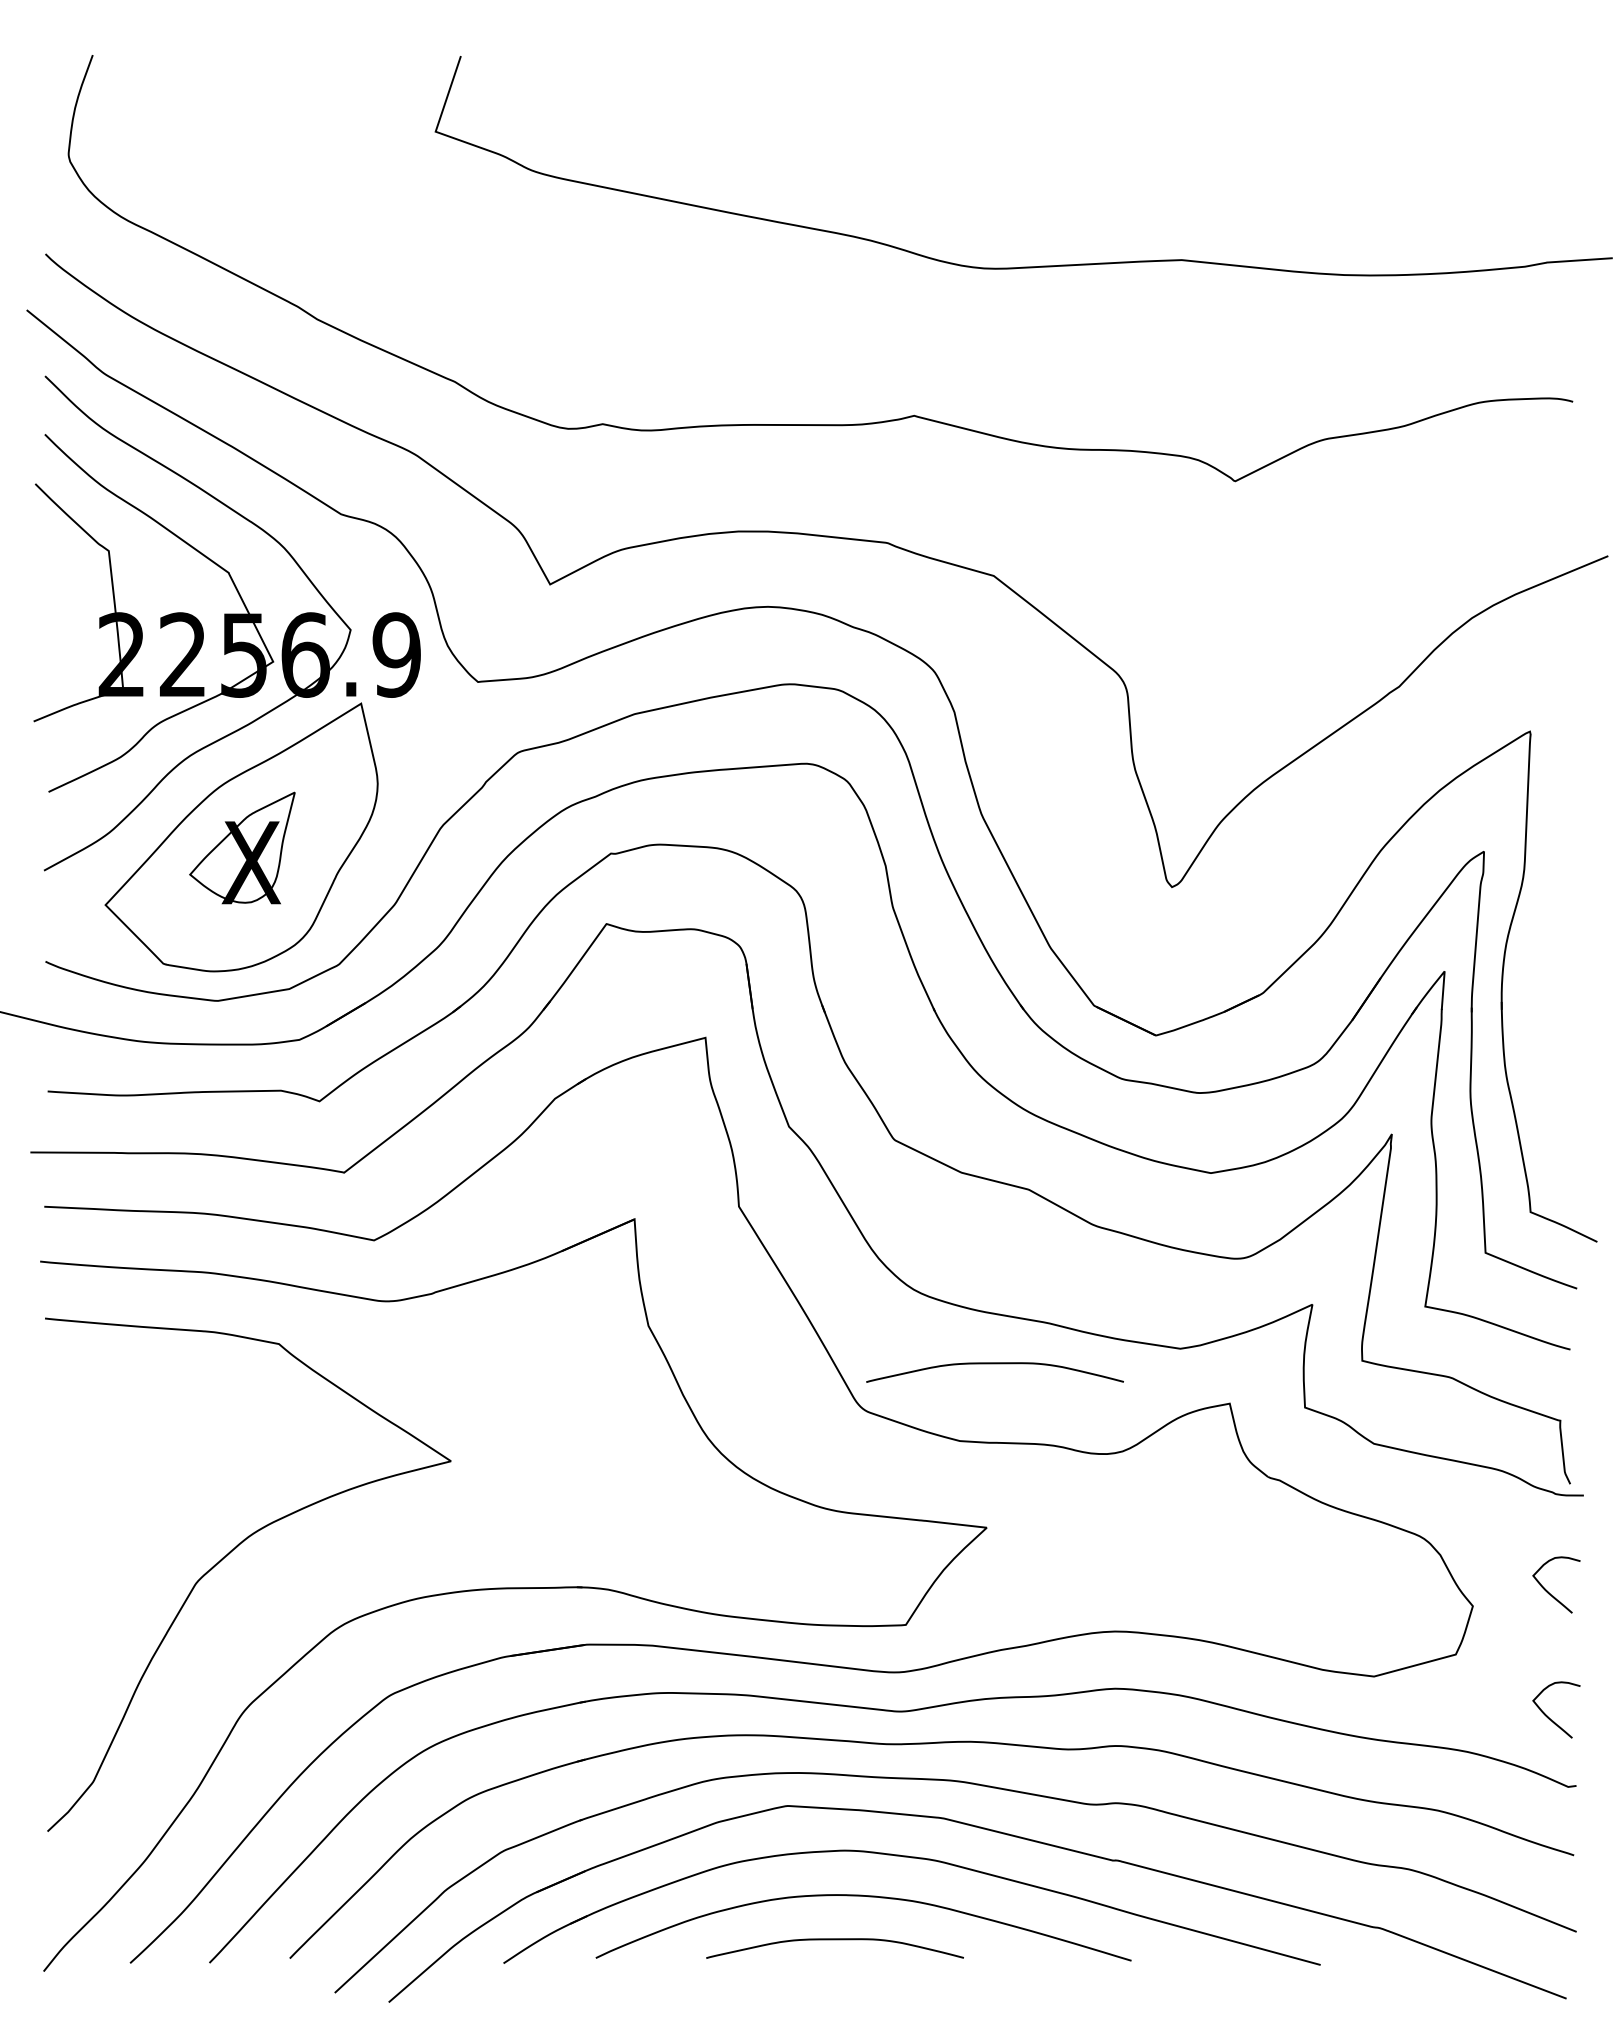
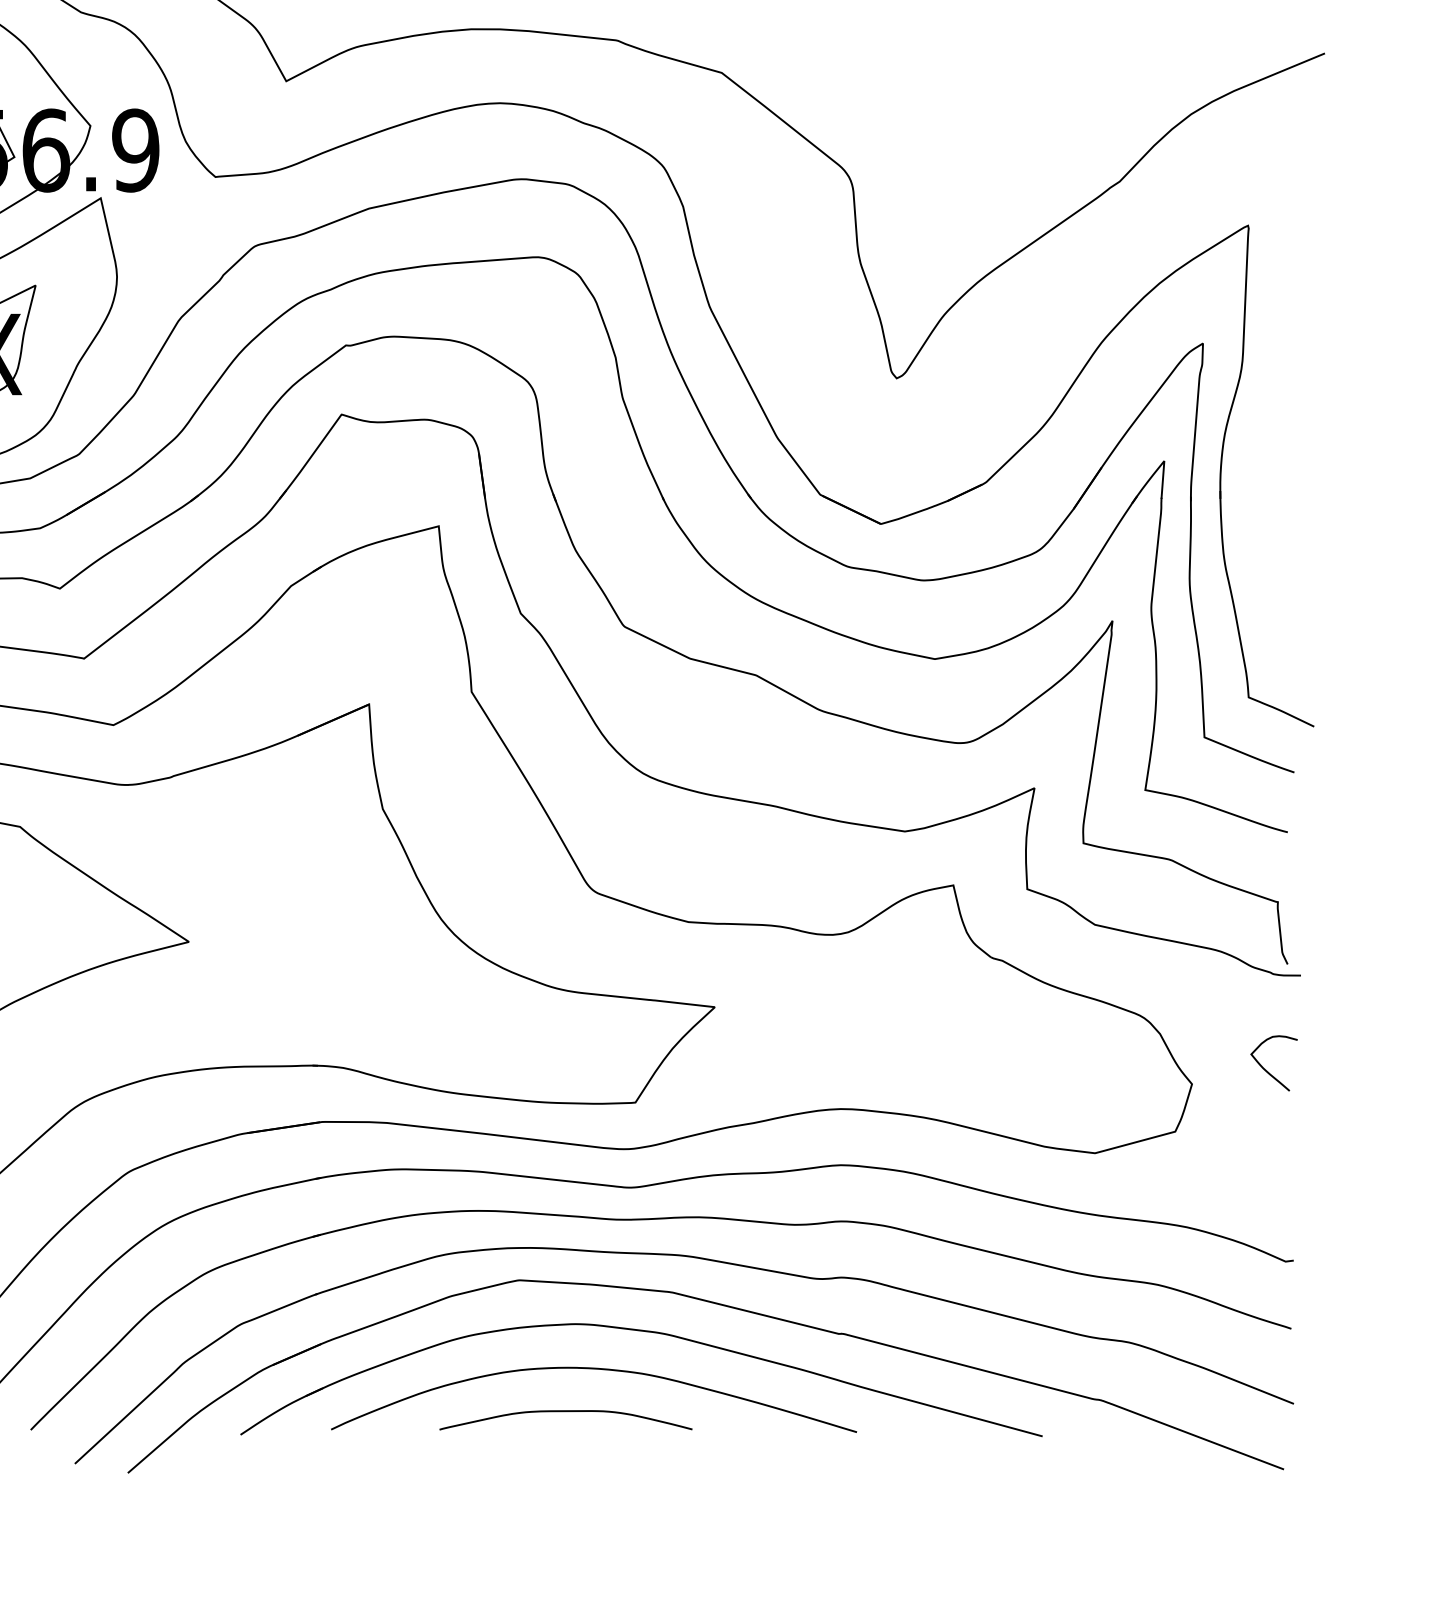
curve: (994, 1364) -> (722, 846), removed
curve: (1548, 1716) -> (1266, 1192), removed

